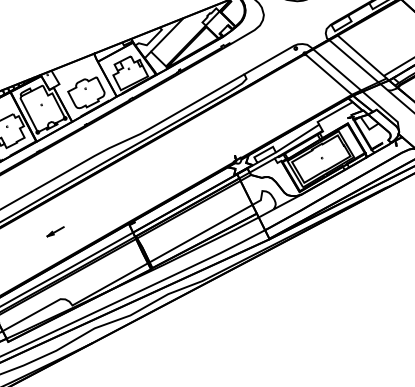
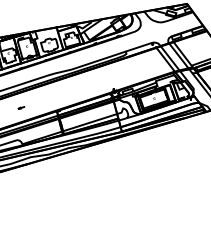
part: (55, 231) -> (21, 107), size x0.62

